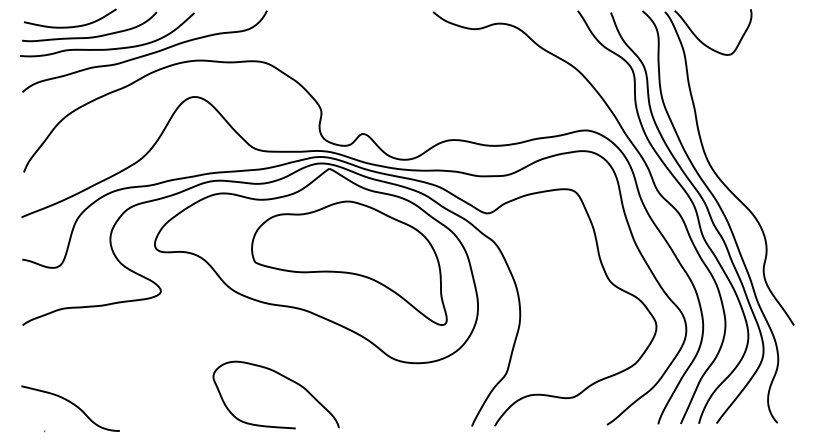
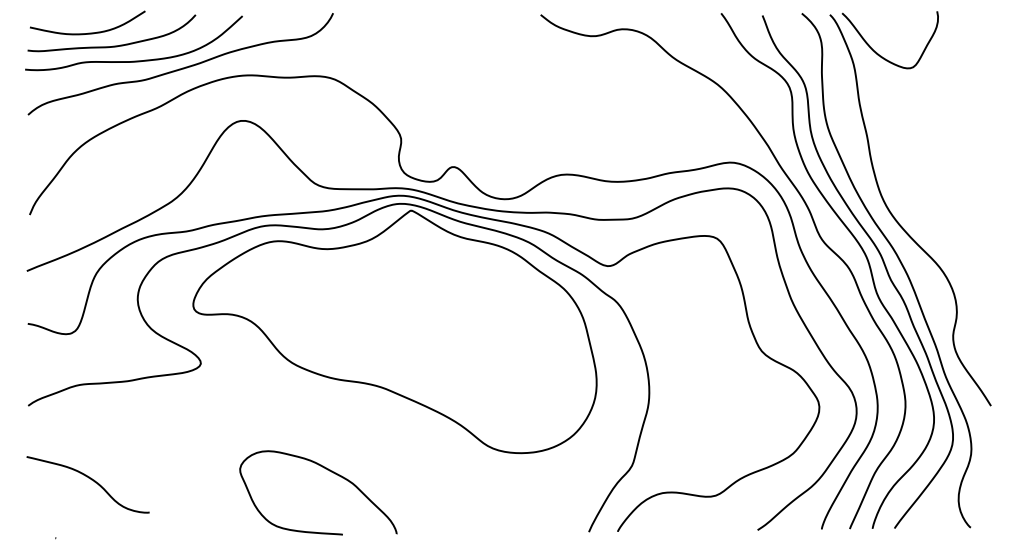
part: (349, 262) -> (436, 327), removed
curve: (283, 377) -> (327, 470), moved
curve: (73, 405) -> (91, 480), moved

